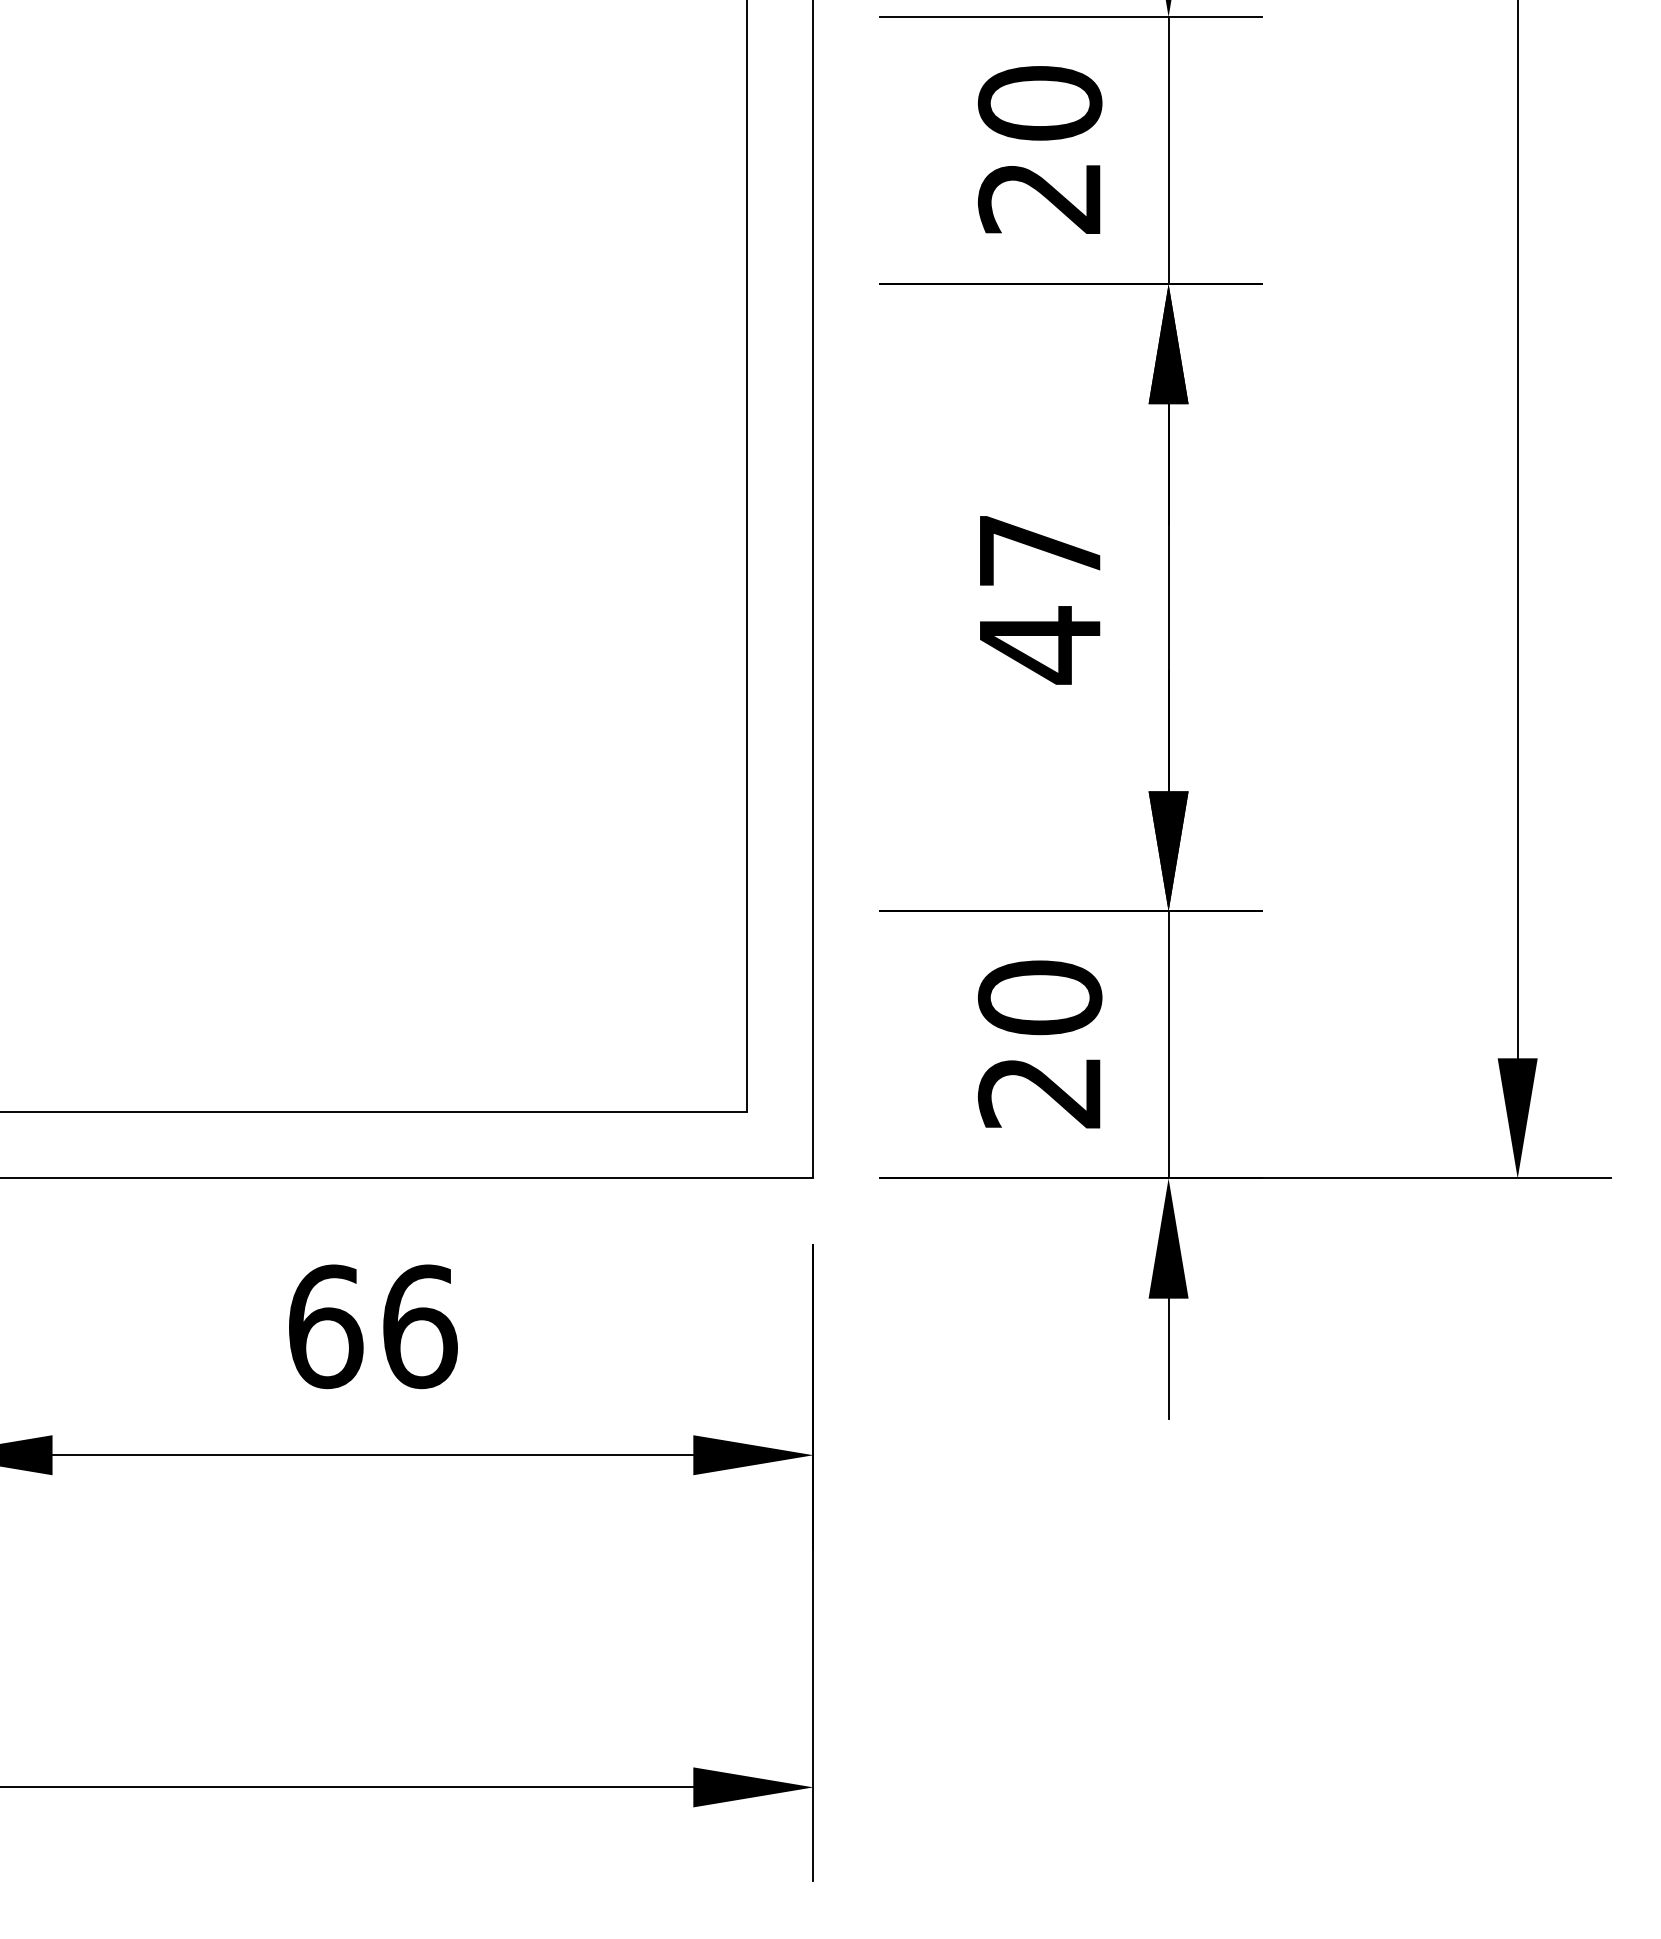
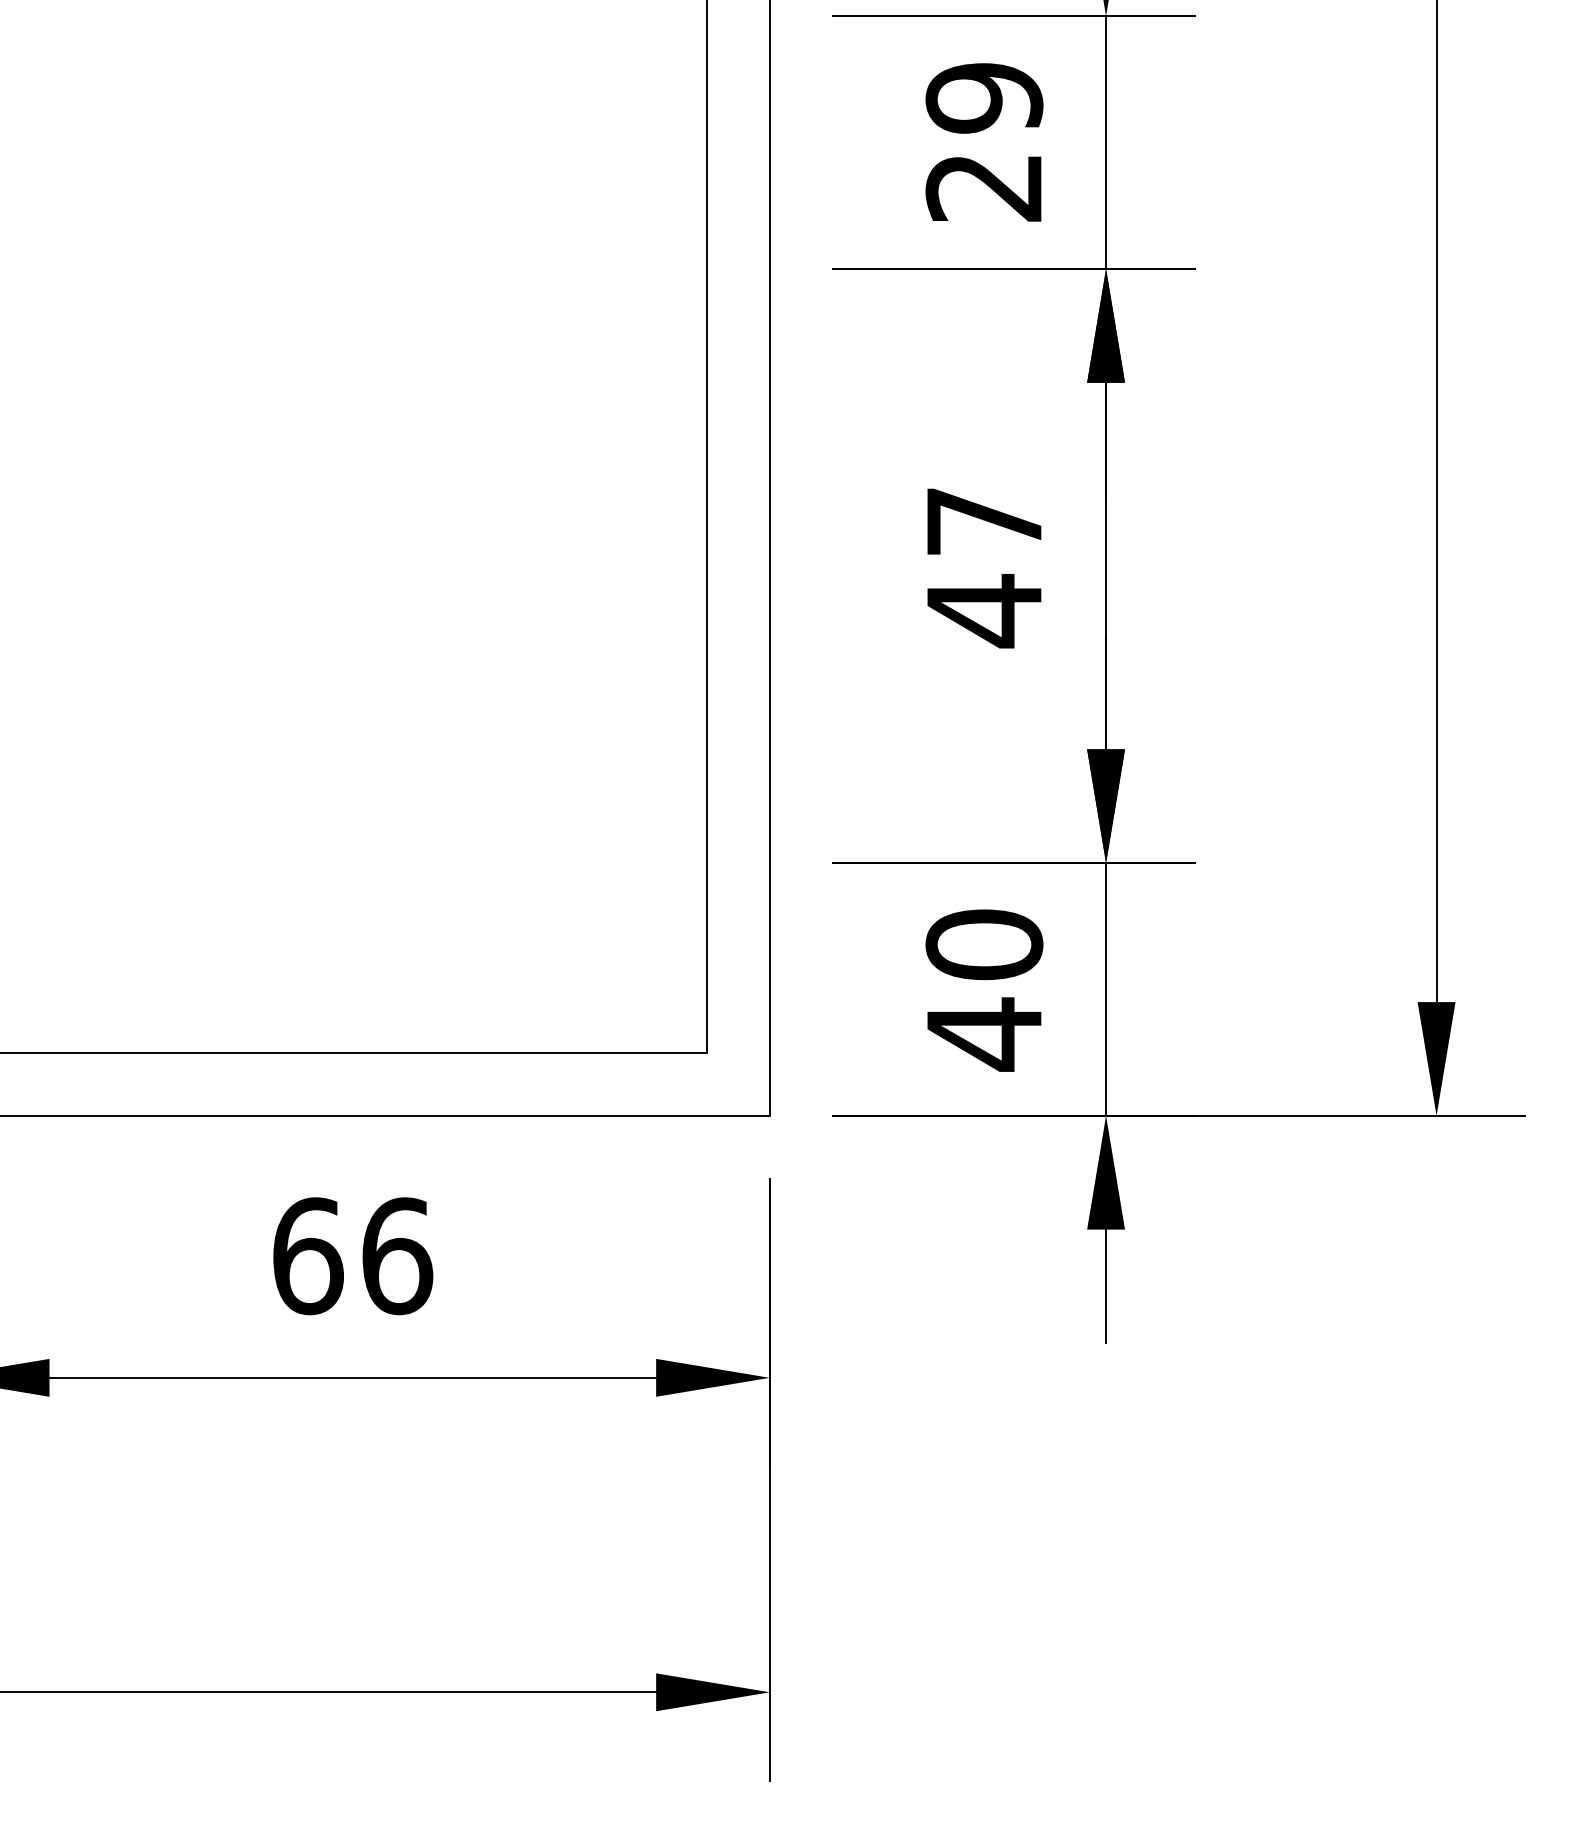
text: (1040, 103) -> (984, 98), 20 -> 29
text: (1038, 1092) -> (982, 1034), 20 -> 40

